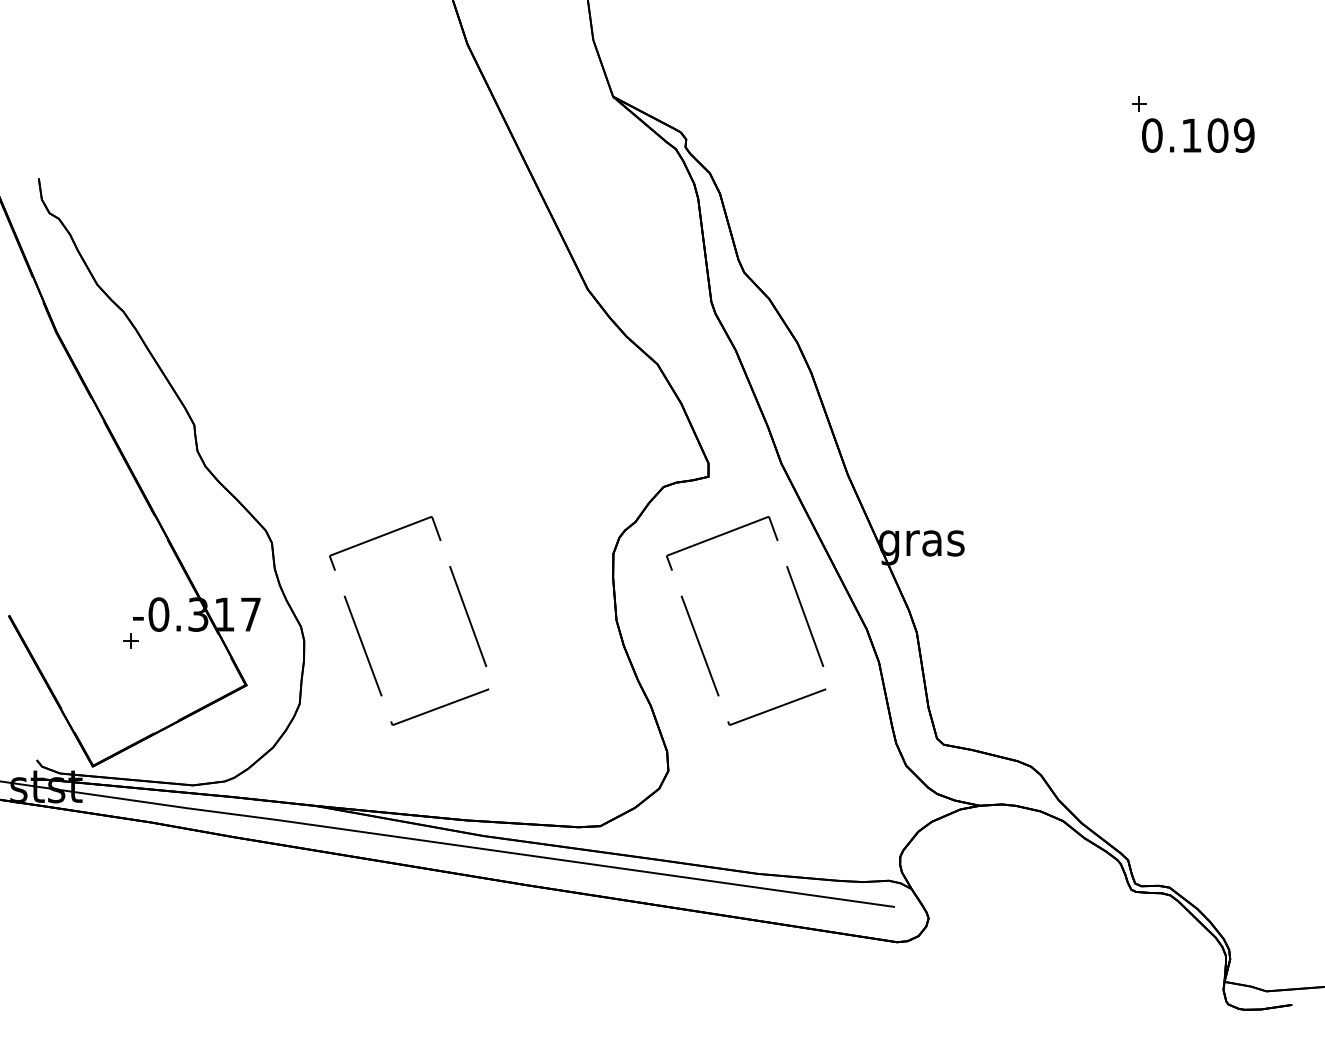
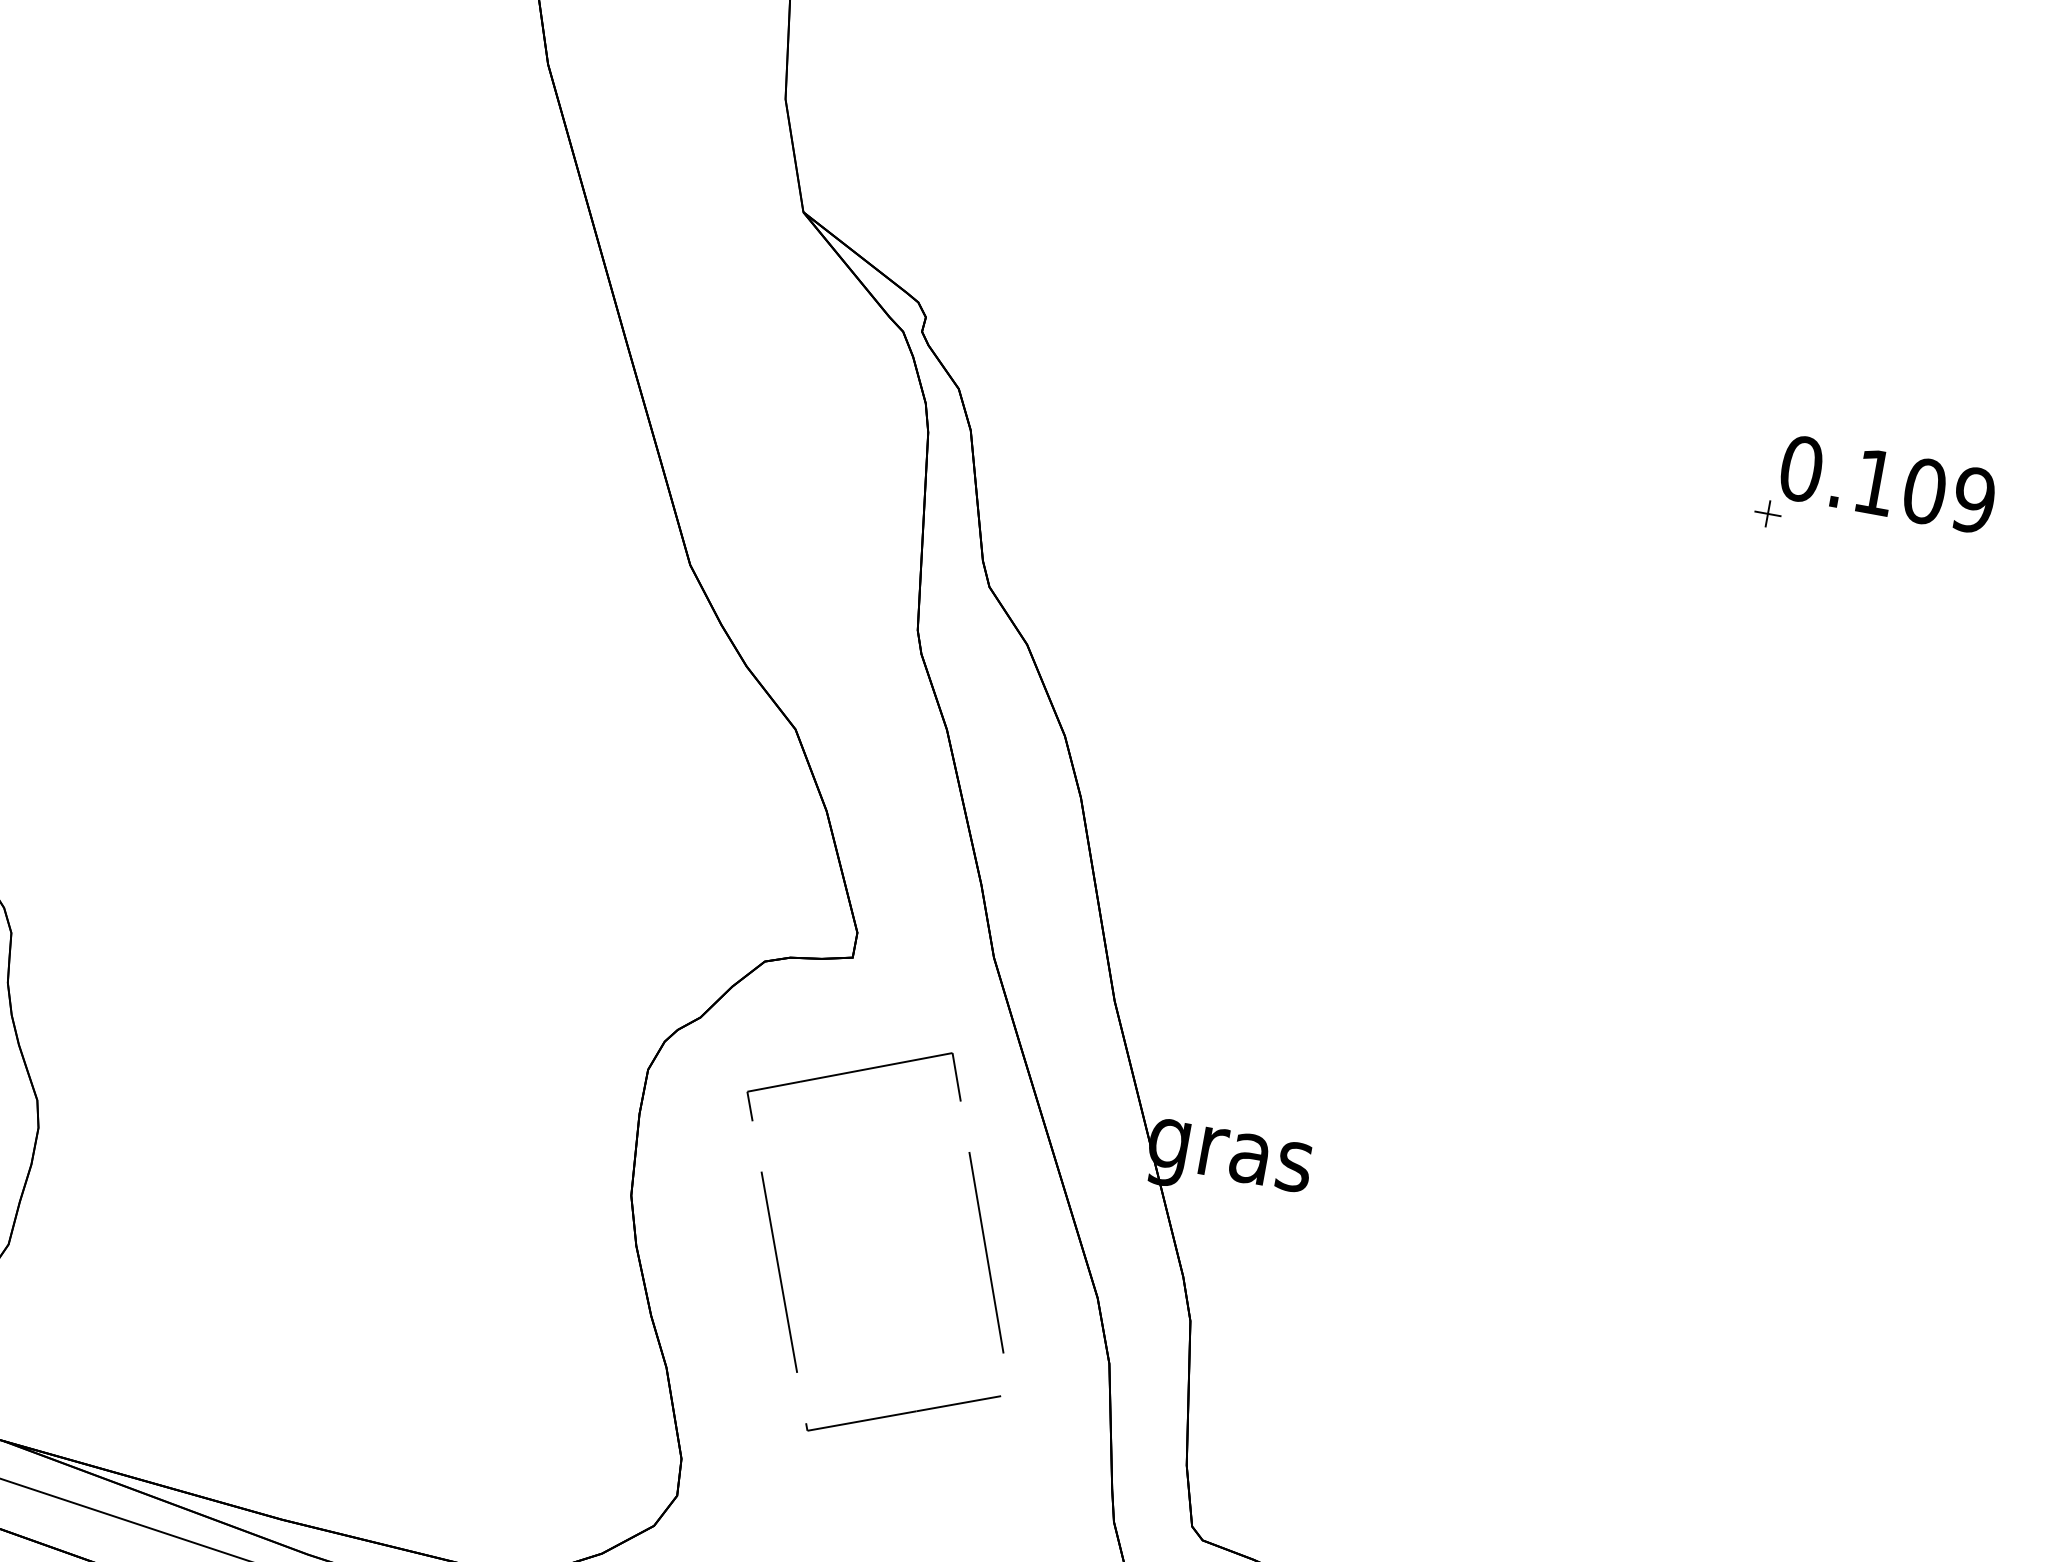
part: (1139, 103) -> (1768, 513), moved
part: (360, 635) -> (145, 1136), removed

